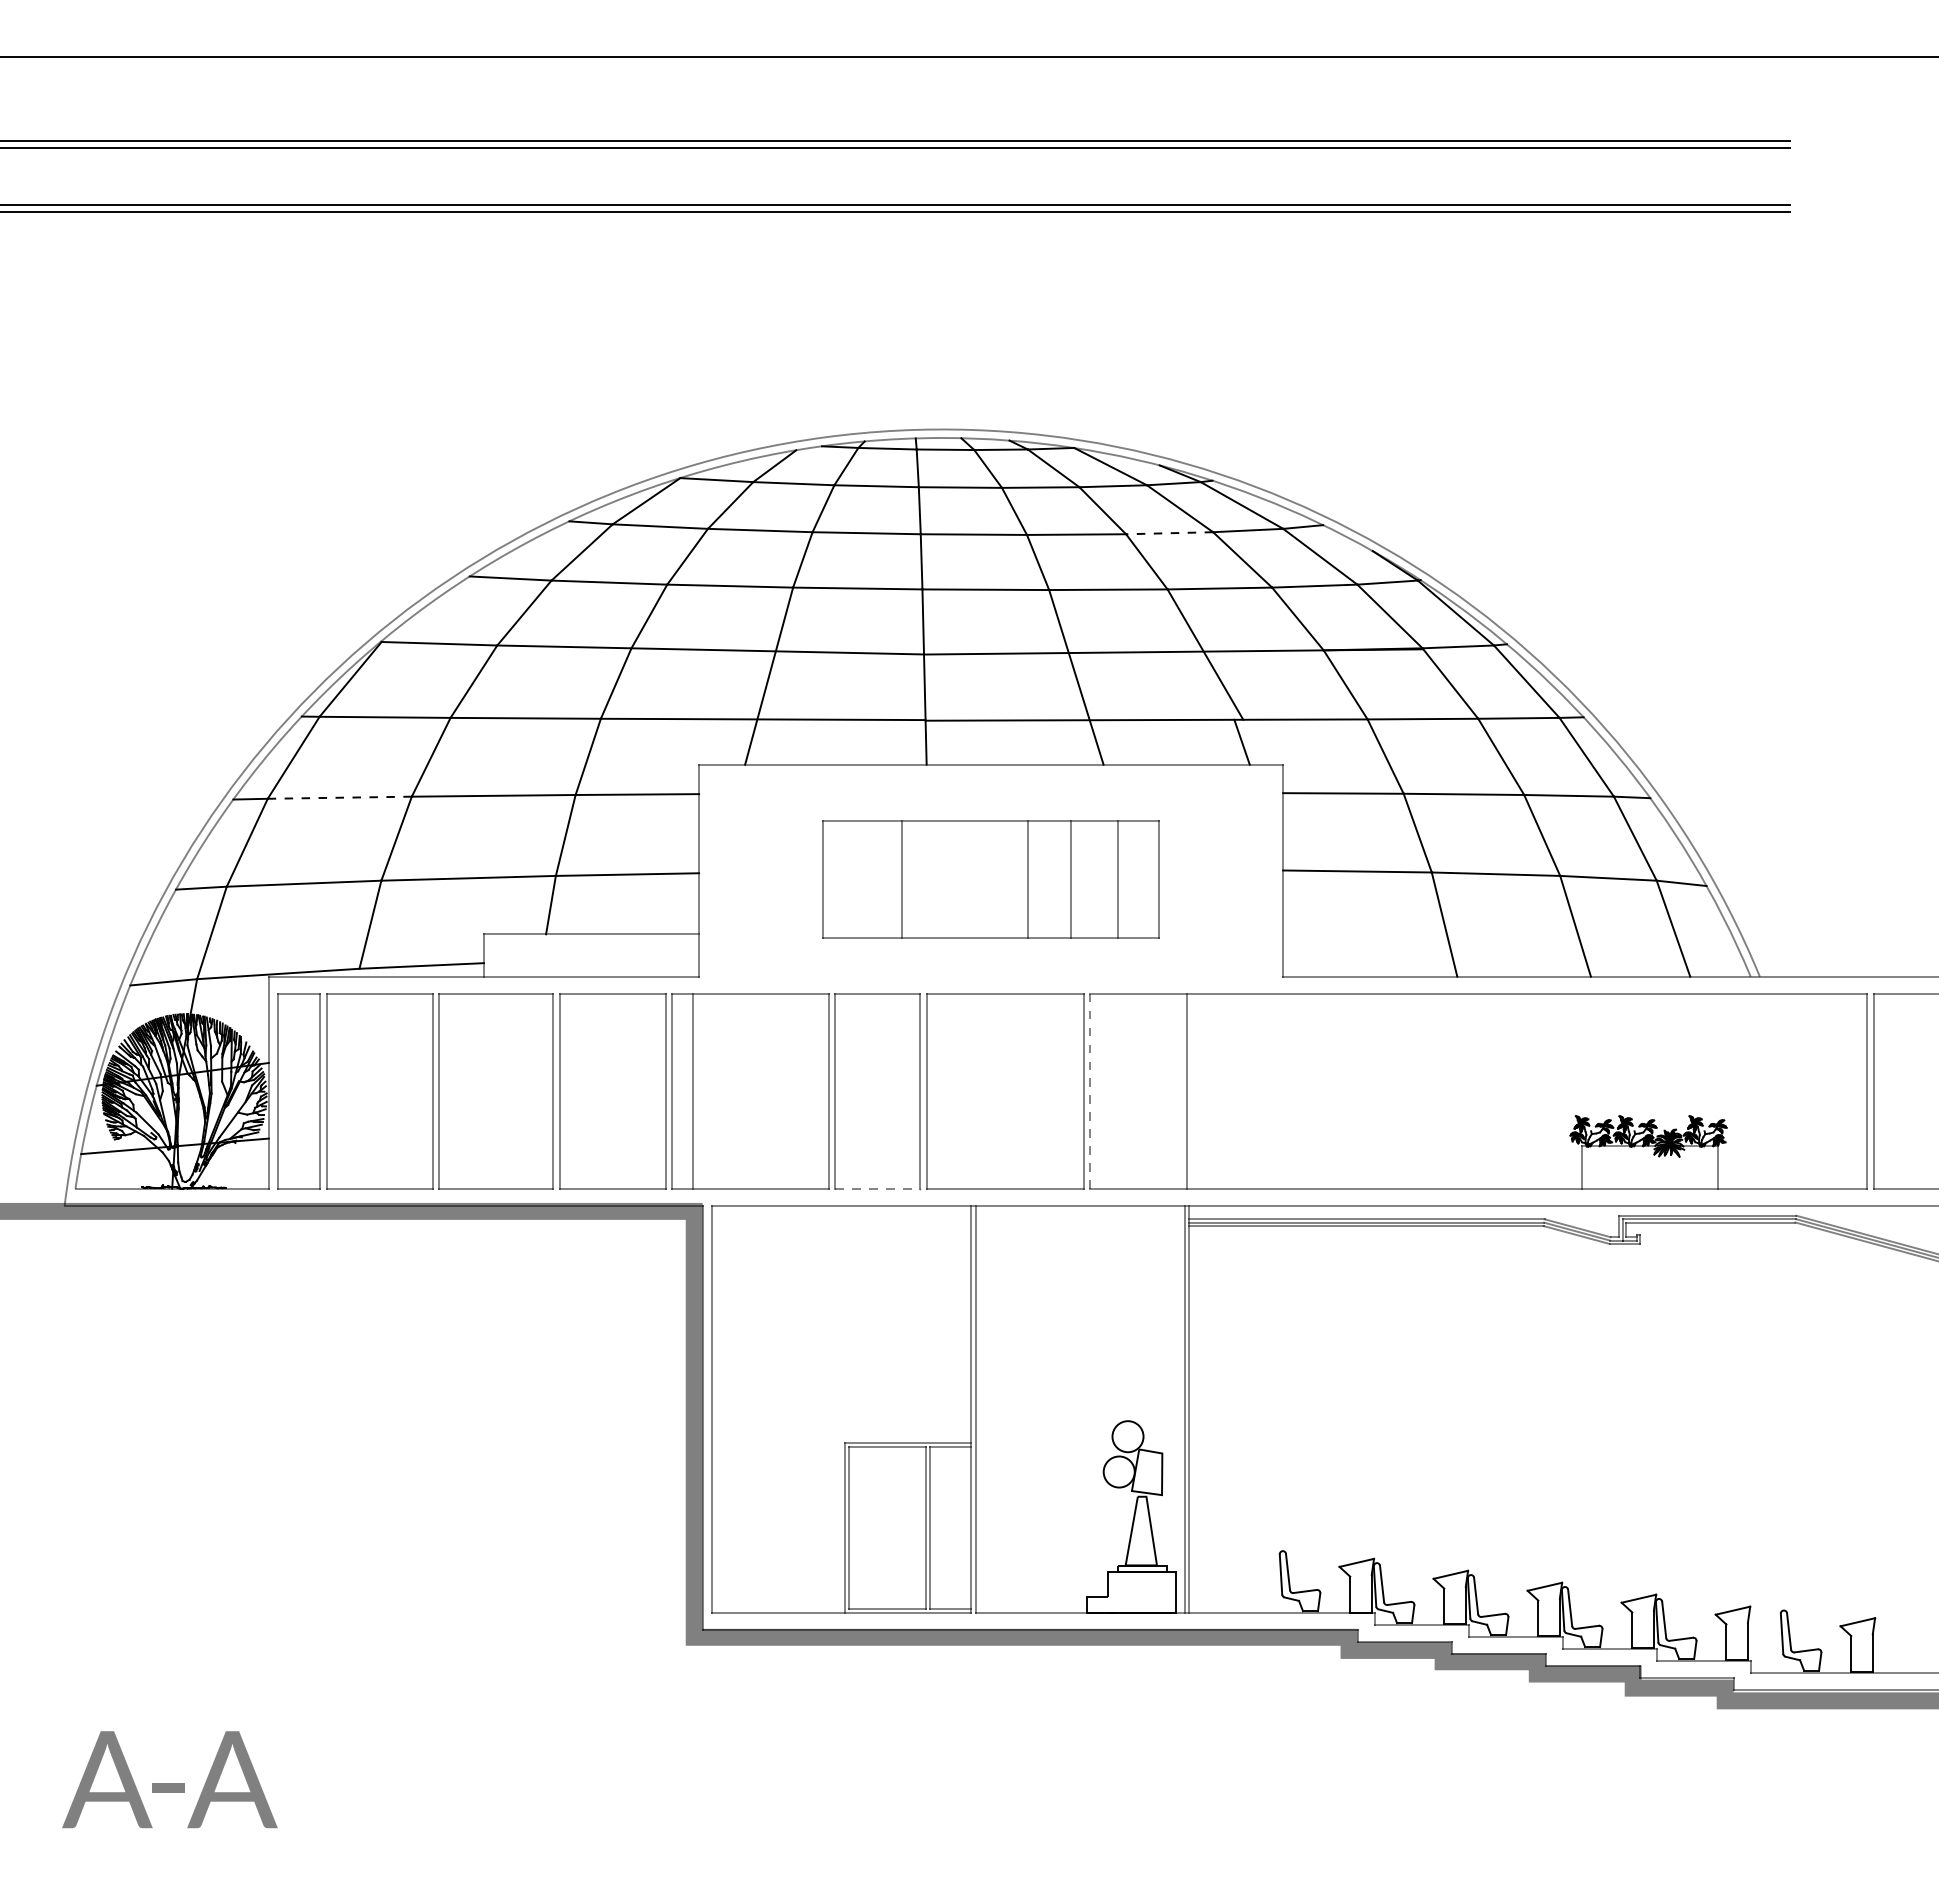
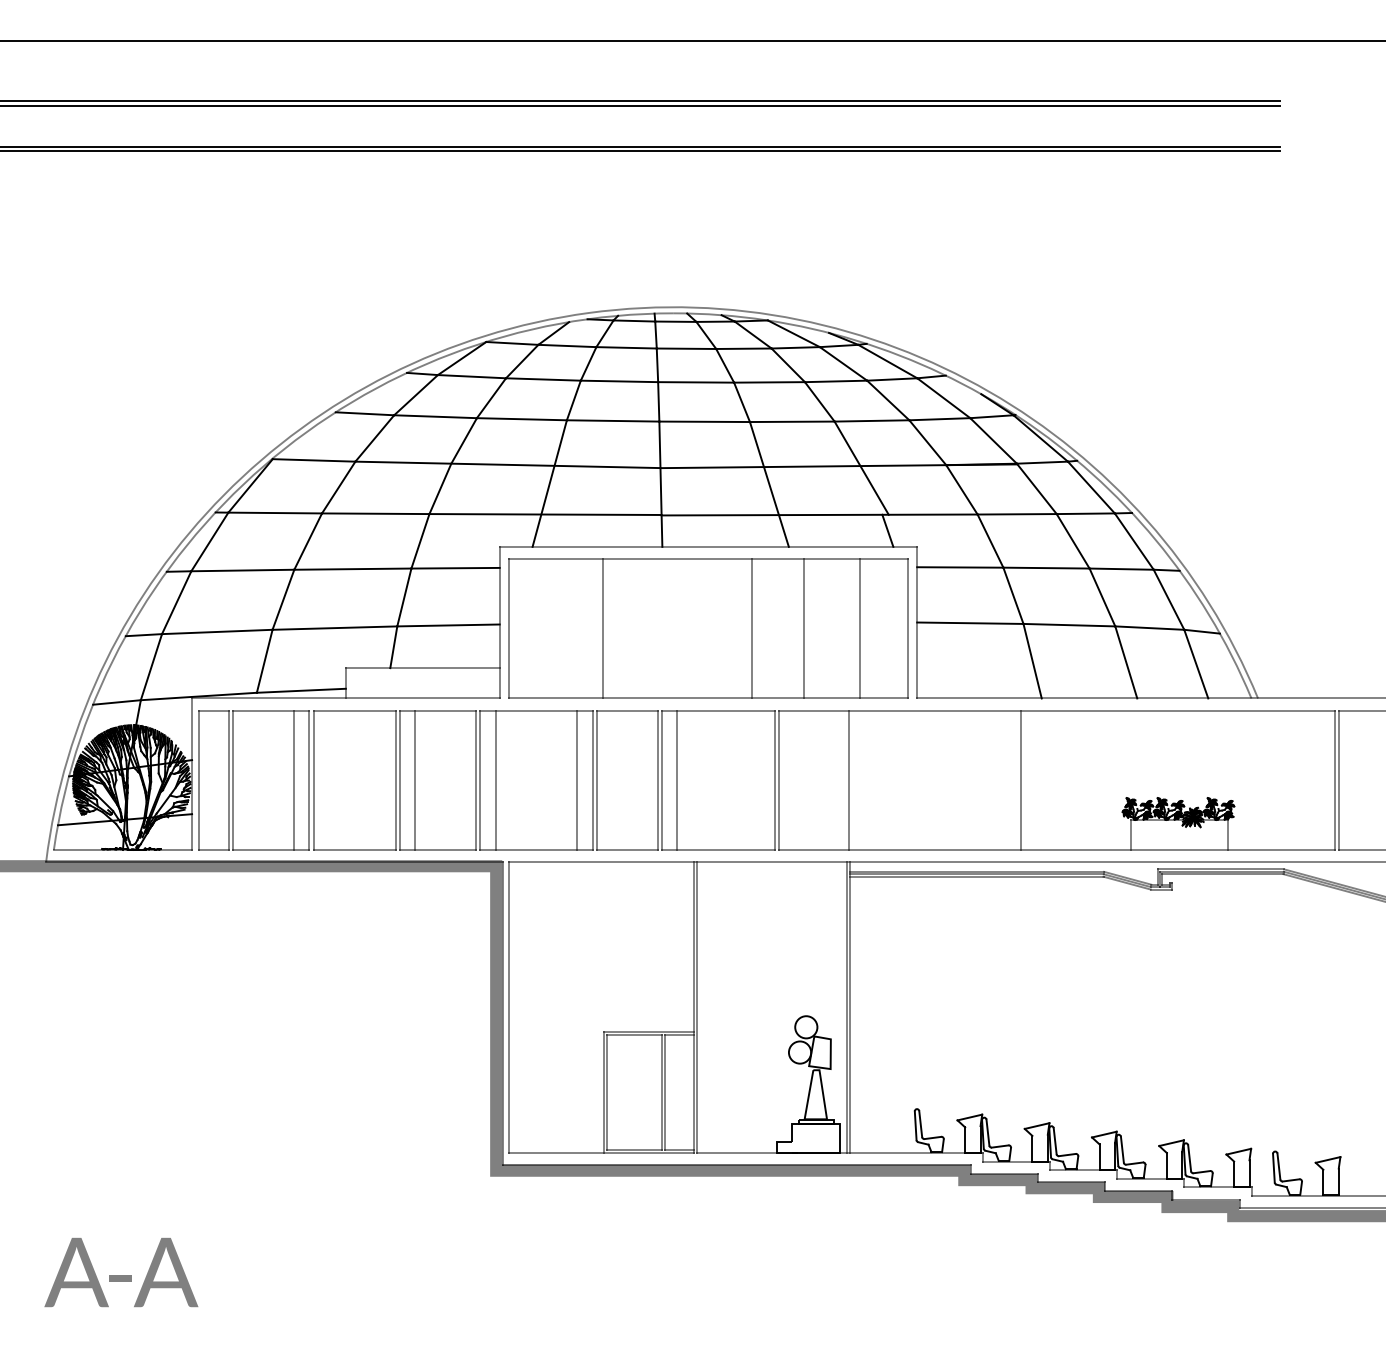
line: (1169, 533) -> (835, 381), dashed -> solid
line: (339, 797) -> (242, 570), dashed -> solid
part: (990, 879) -> (708, 628), size x1.67
line: (411, 1090) -> (294, 779), added
line: (580, 1090) -> (414, 779), added
line: (807, 1090) -> (577, 779), added
line: (947, 1090) -> (677, 779), added
line: (1428, 1090) -> (1021, 779), added
line: (1089, 1091) -> (778, 780), dashed -> solid
line: (878, 1188) -> (627, 849), dashed -> solid

